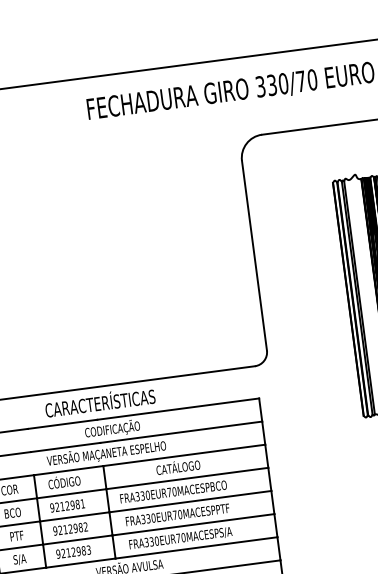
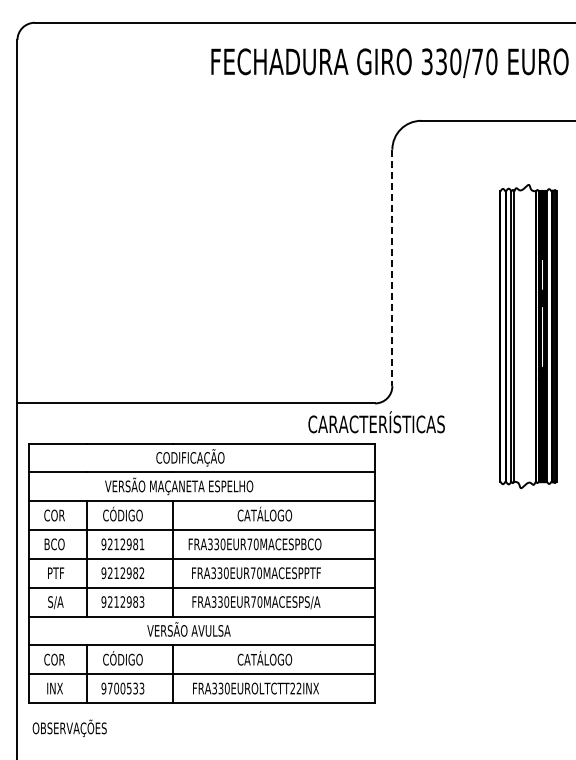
line: (254, 256) -> (392, 268), solid -> dashed
text: (100, 402) -> (376, 422), moved

